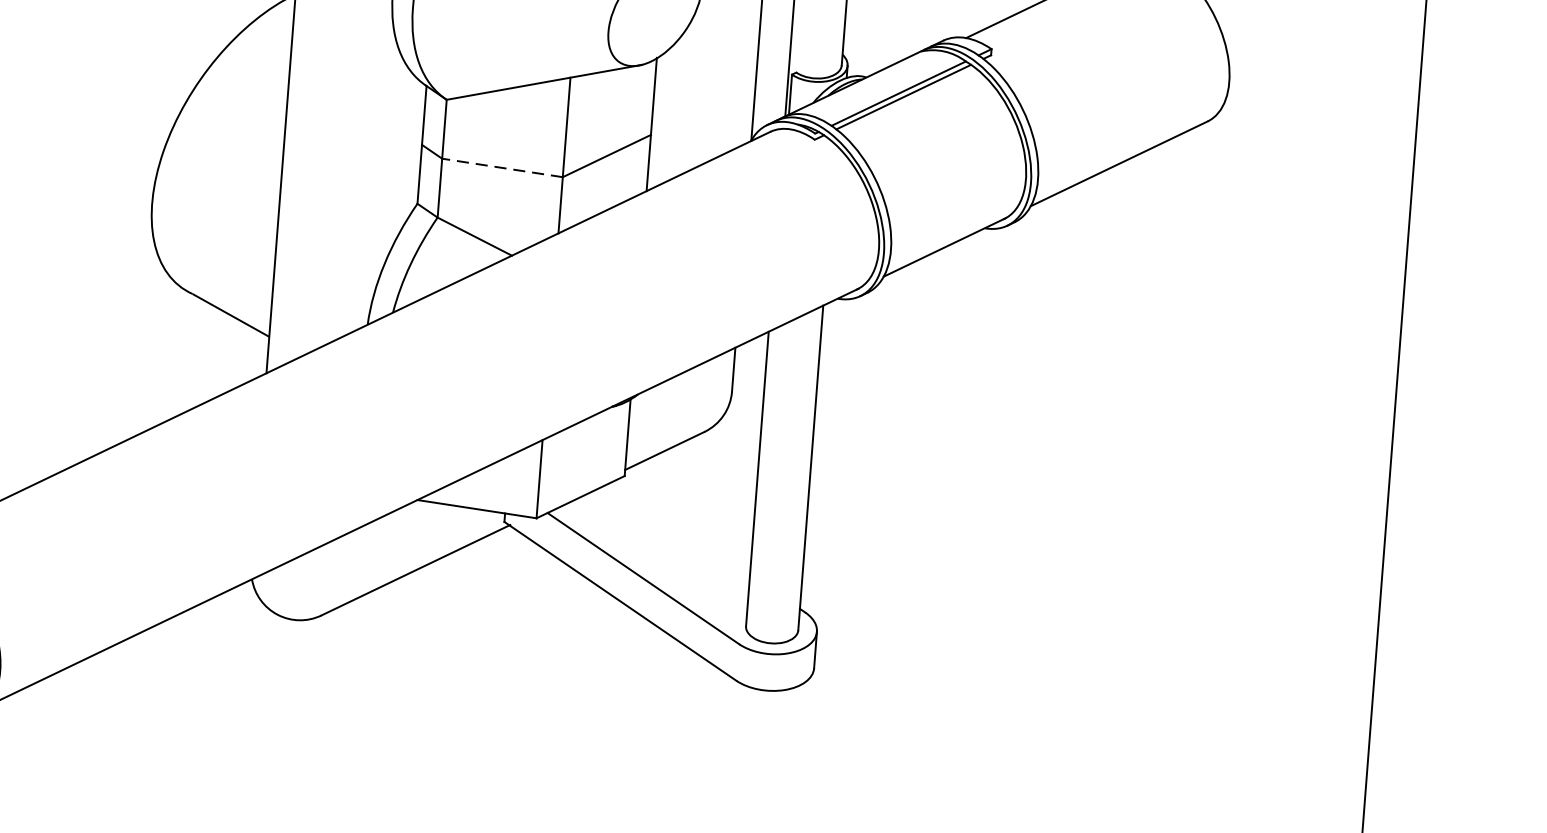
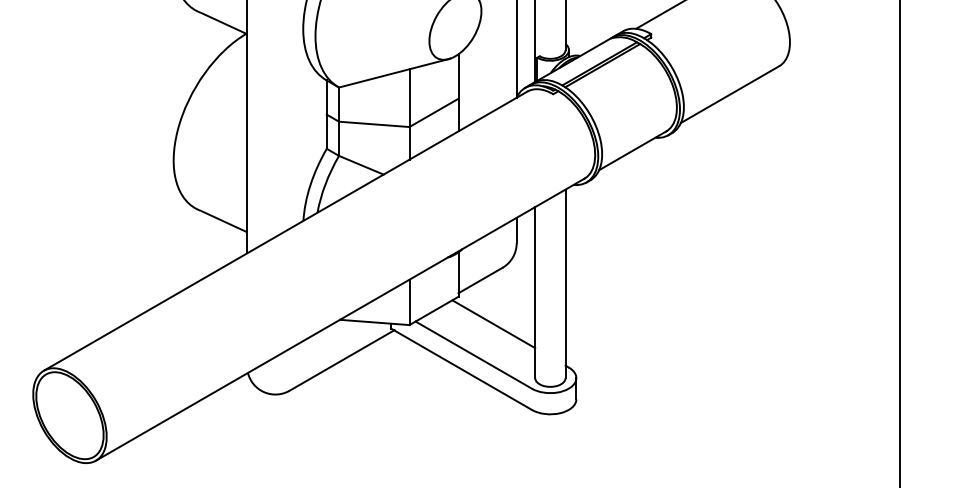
line: (501, 168) -> (373, 124), dashed -> solid
line: (681, 528) -> (493, 324), added

